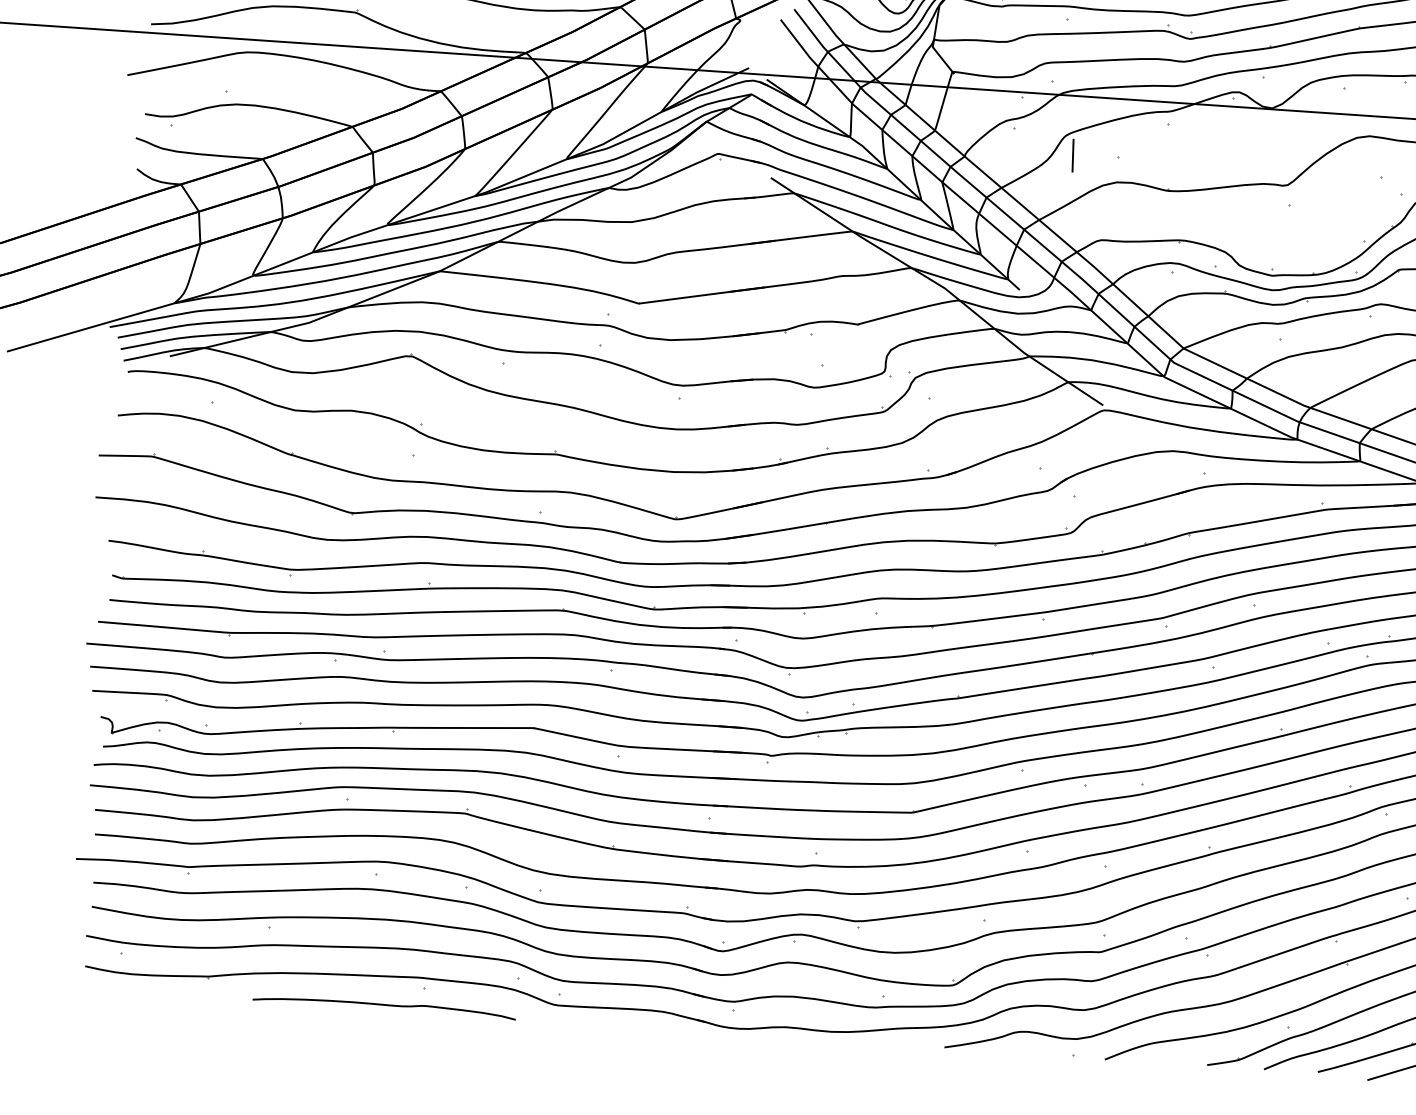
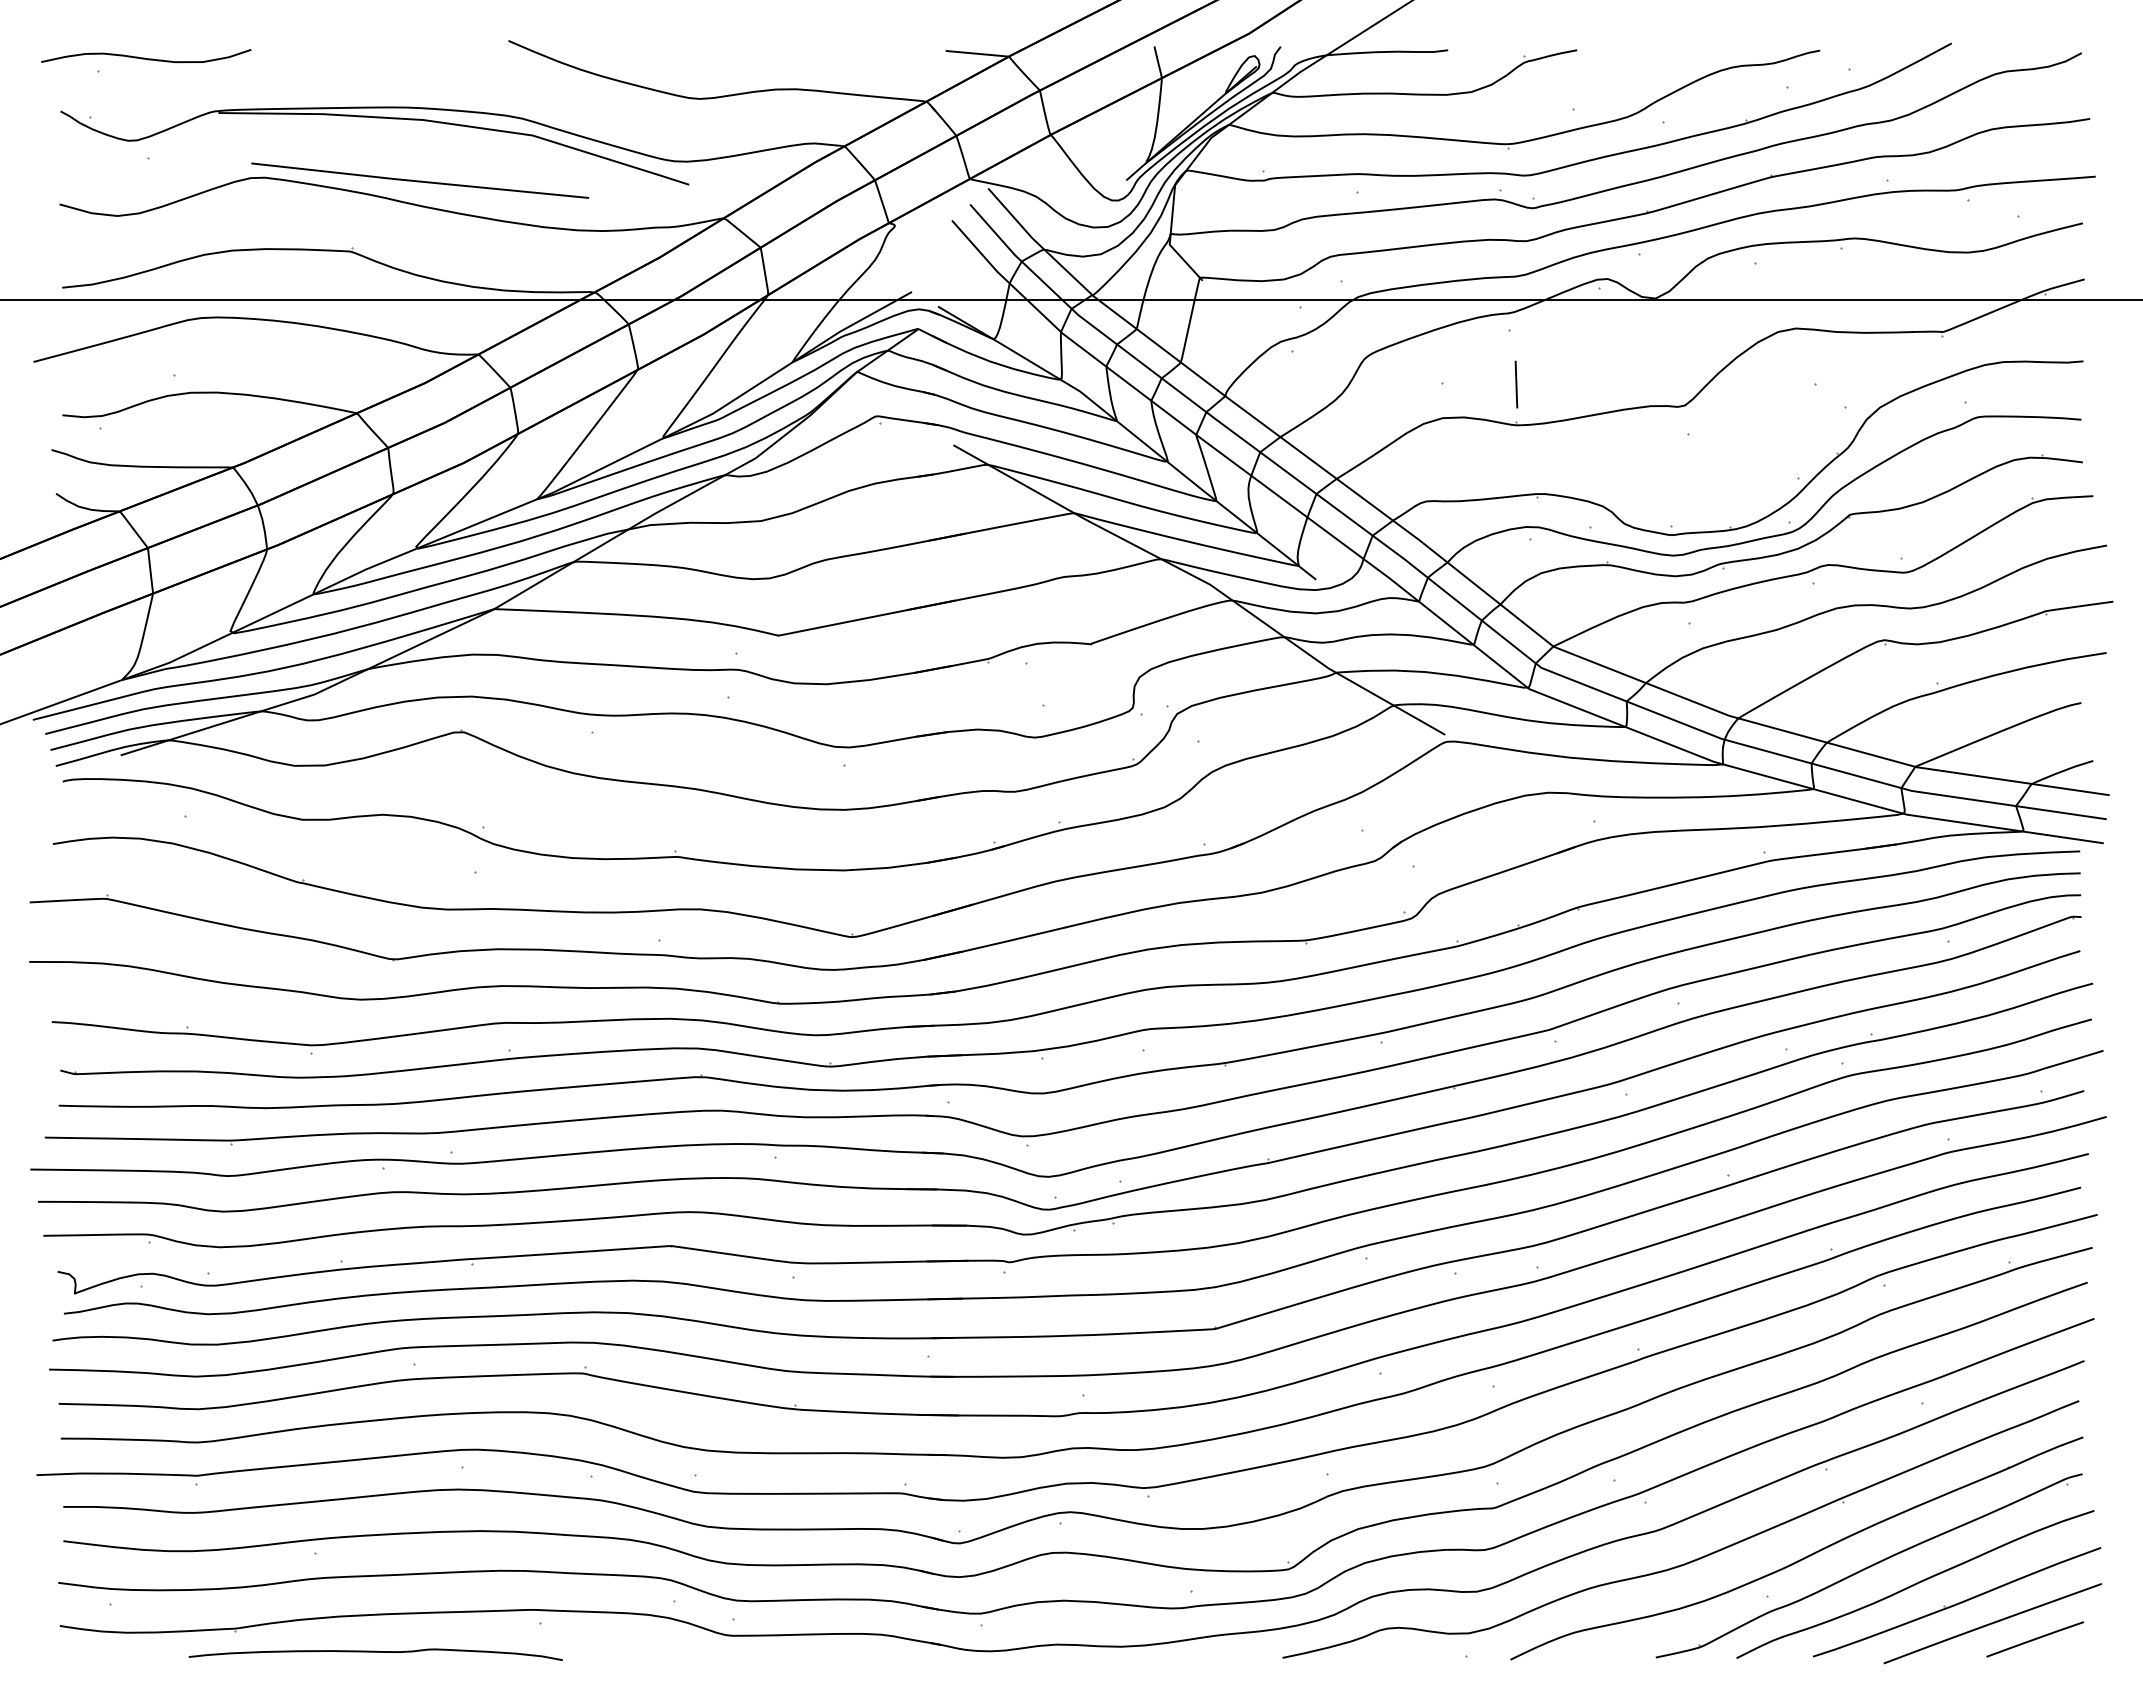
line: (1073, 155) -> (1516, 384), moved
curve: (384, 1005) -> (375, 1652), moved

